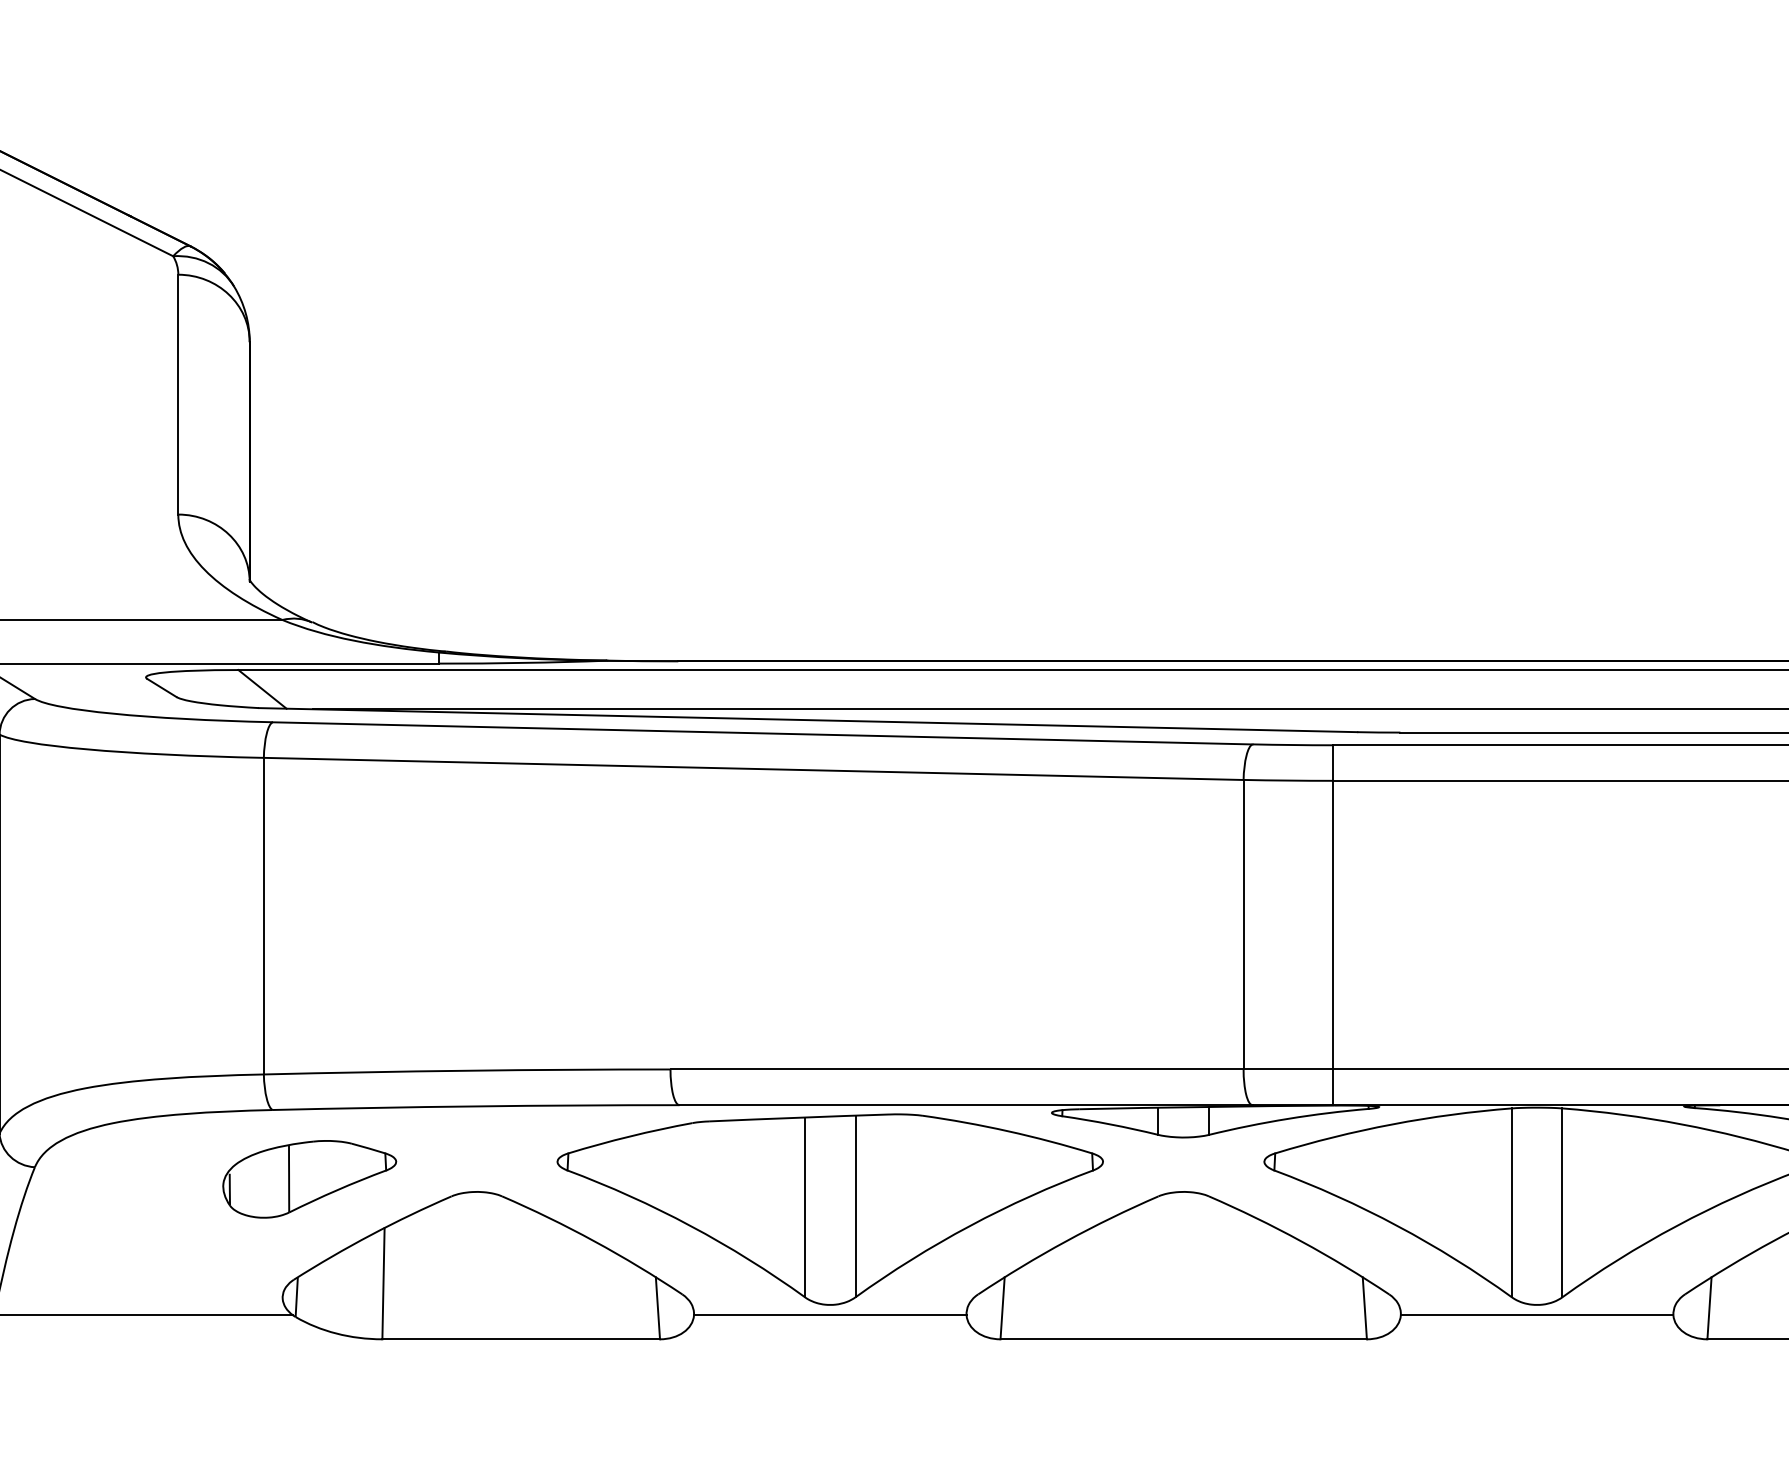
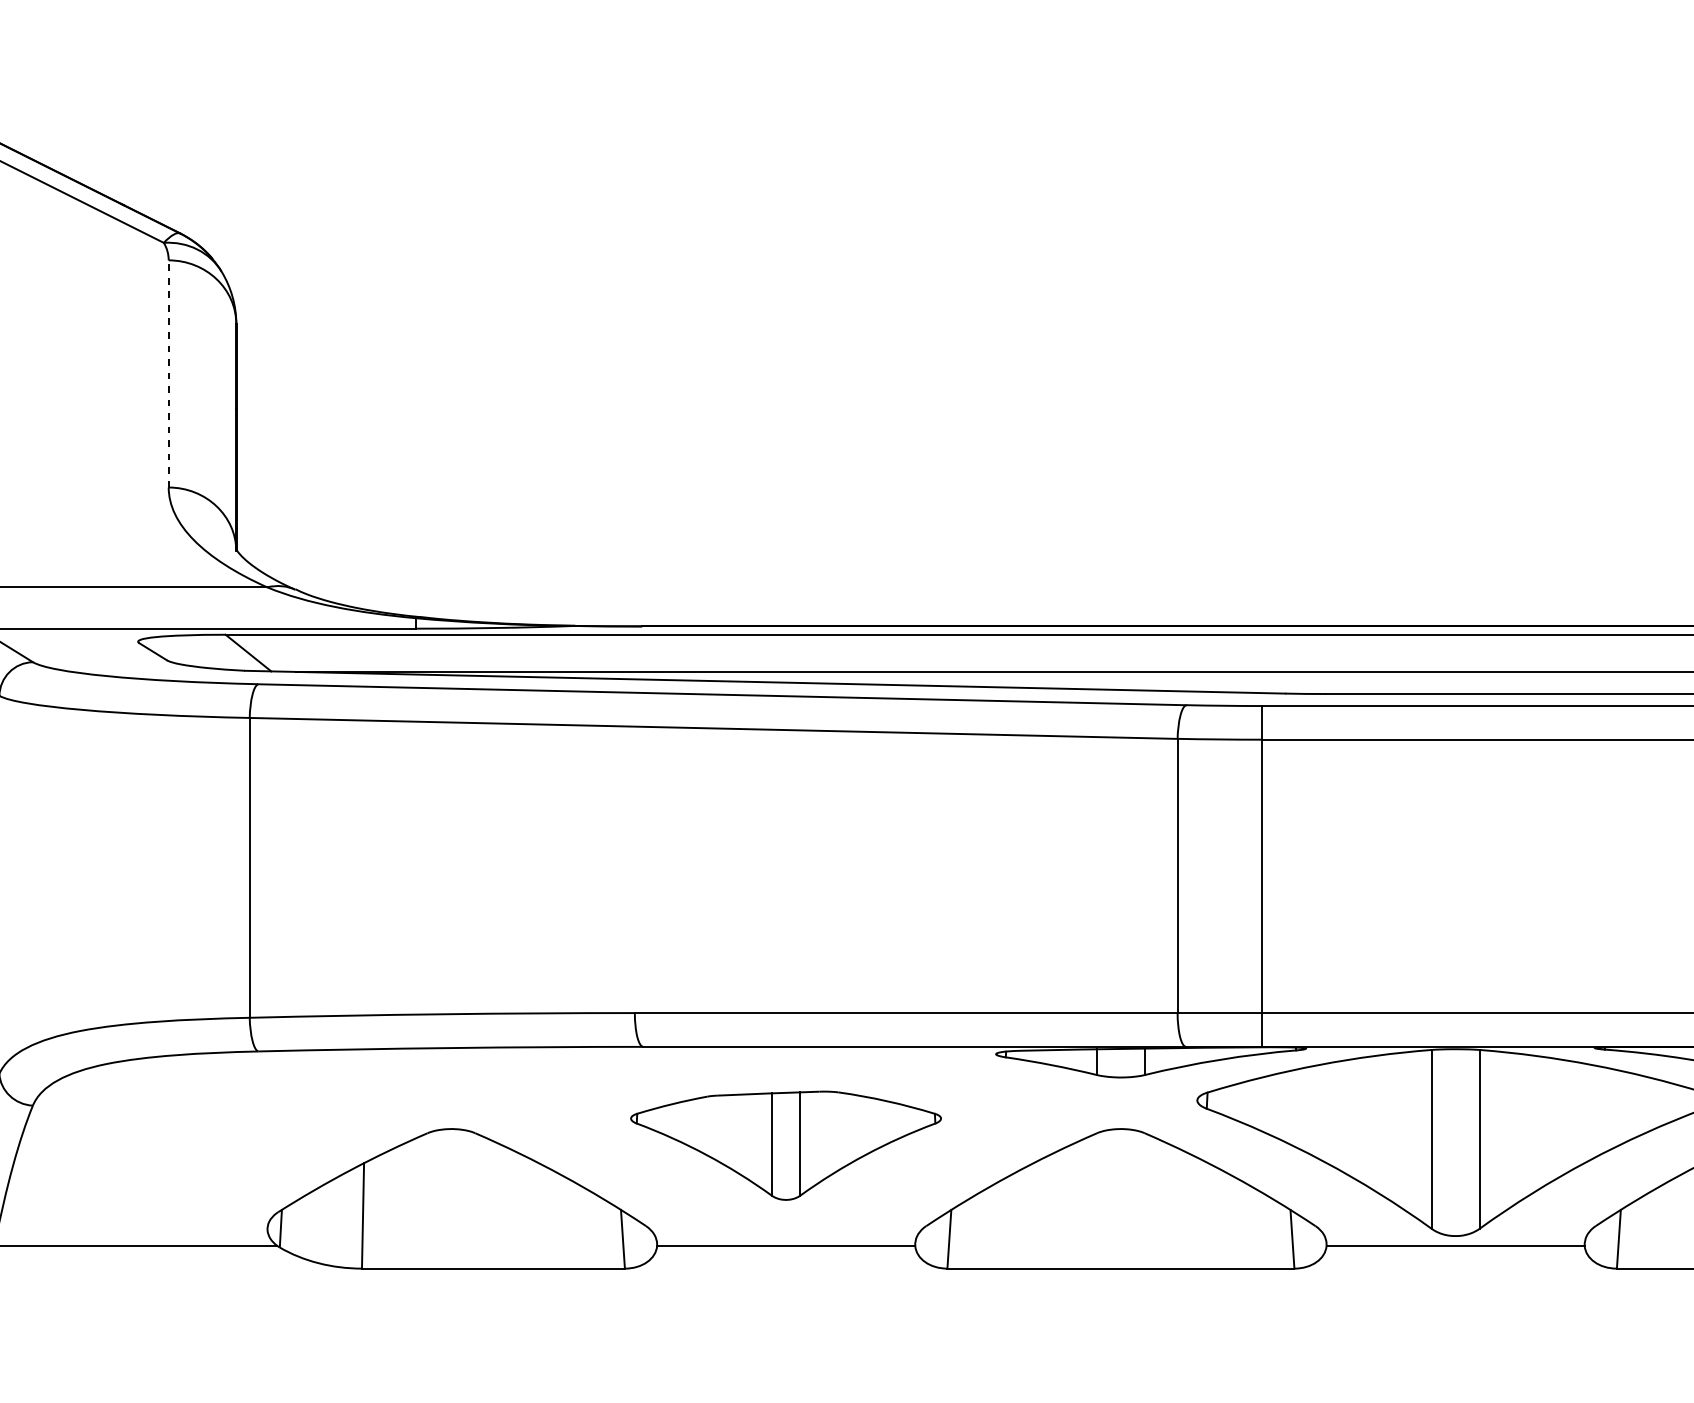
line: (178, 394) -> (168, 373), solid -> dashed
part: (309, 1179) -> (292, 1117), removed
part: (829, 1209) -> (785, 1145), size x0.6

